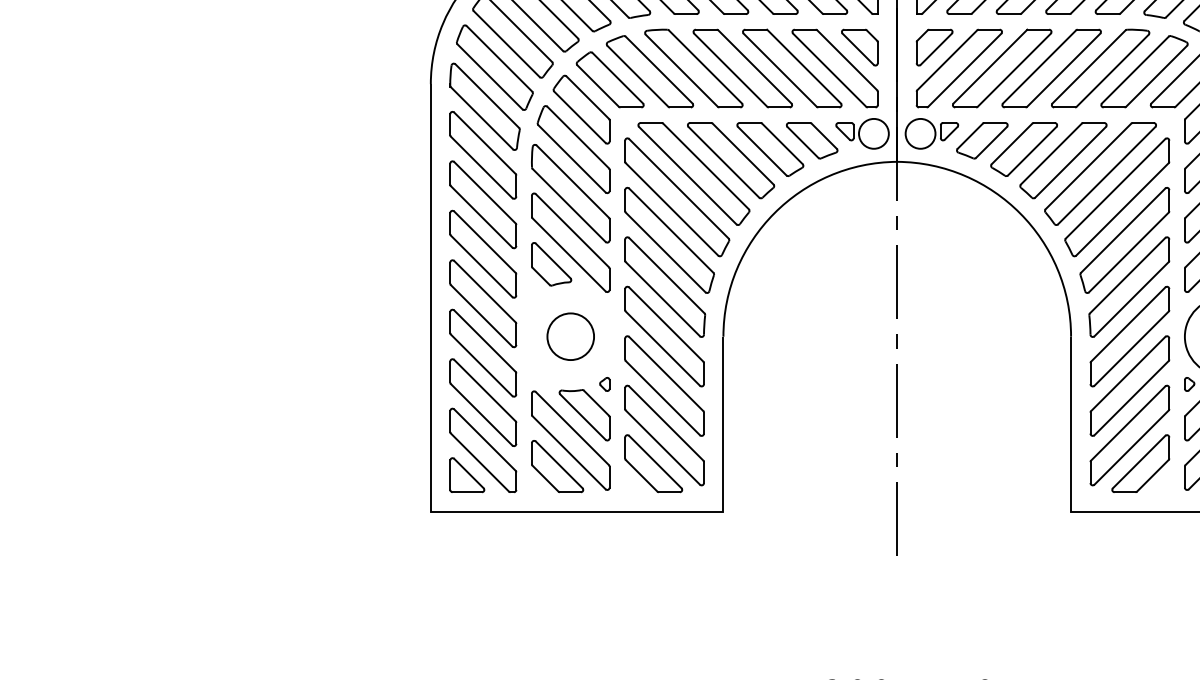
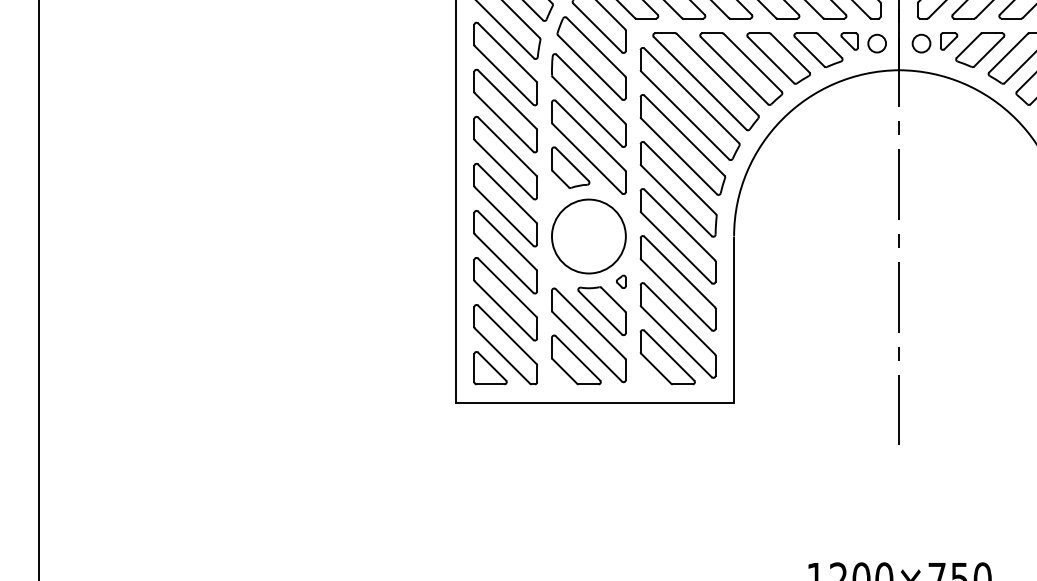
circle: (873, 133) -> (876, 43), size x0.62
circle: (920, 133) -> (921, 43), size x0.62
circle: (570, 336) -> (588, 236), size x1.67

